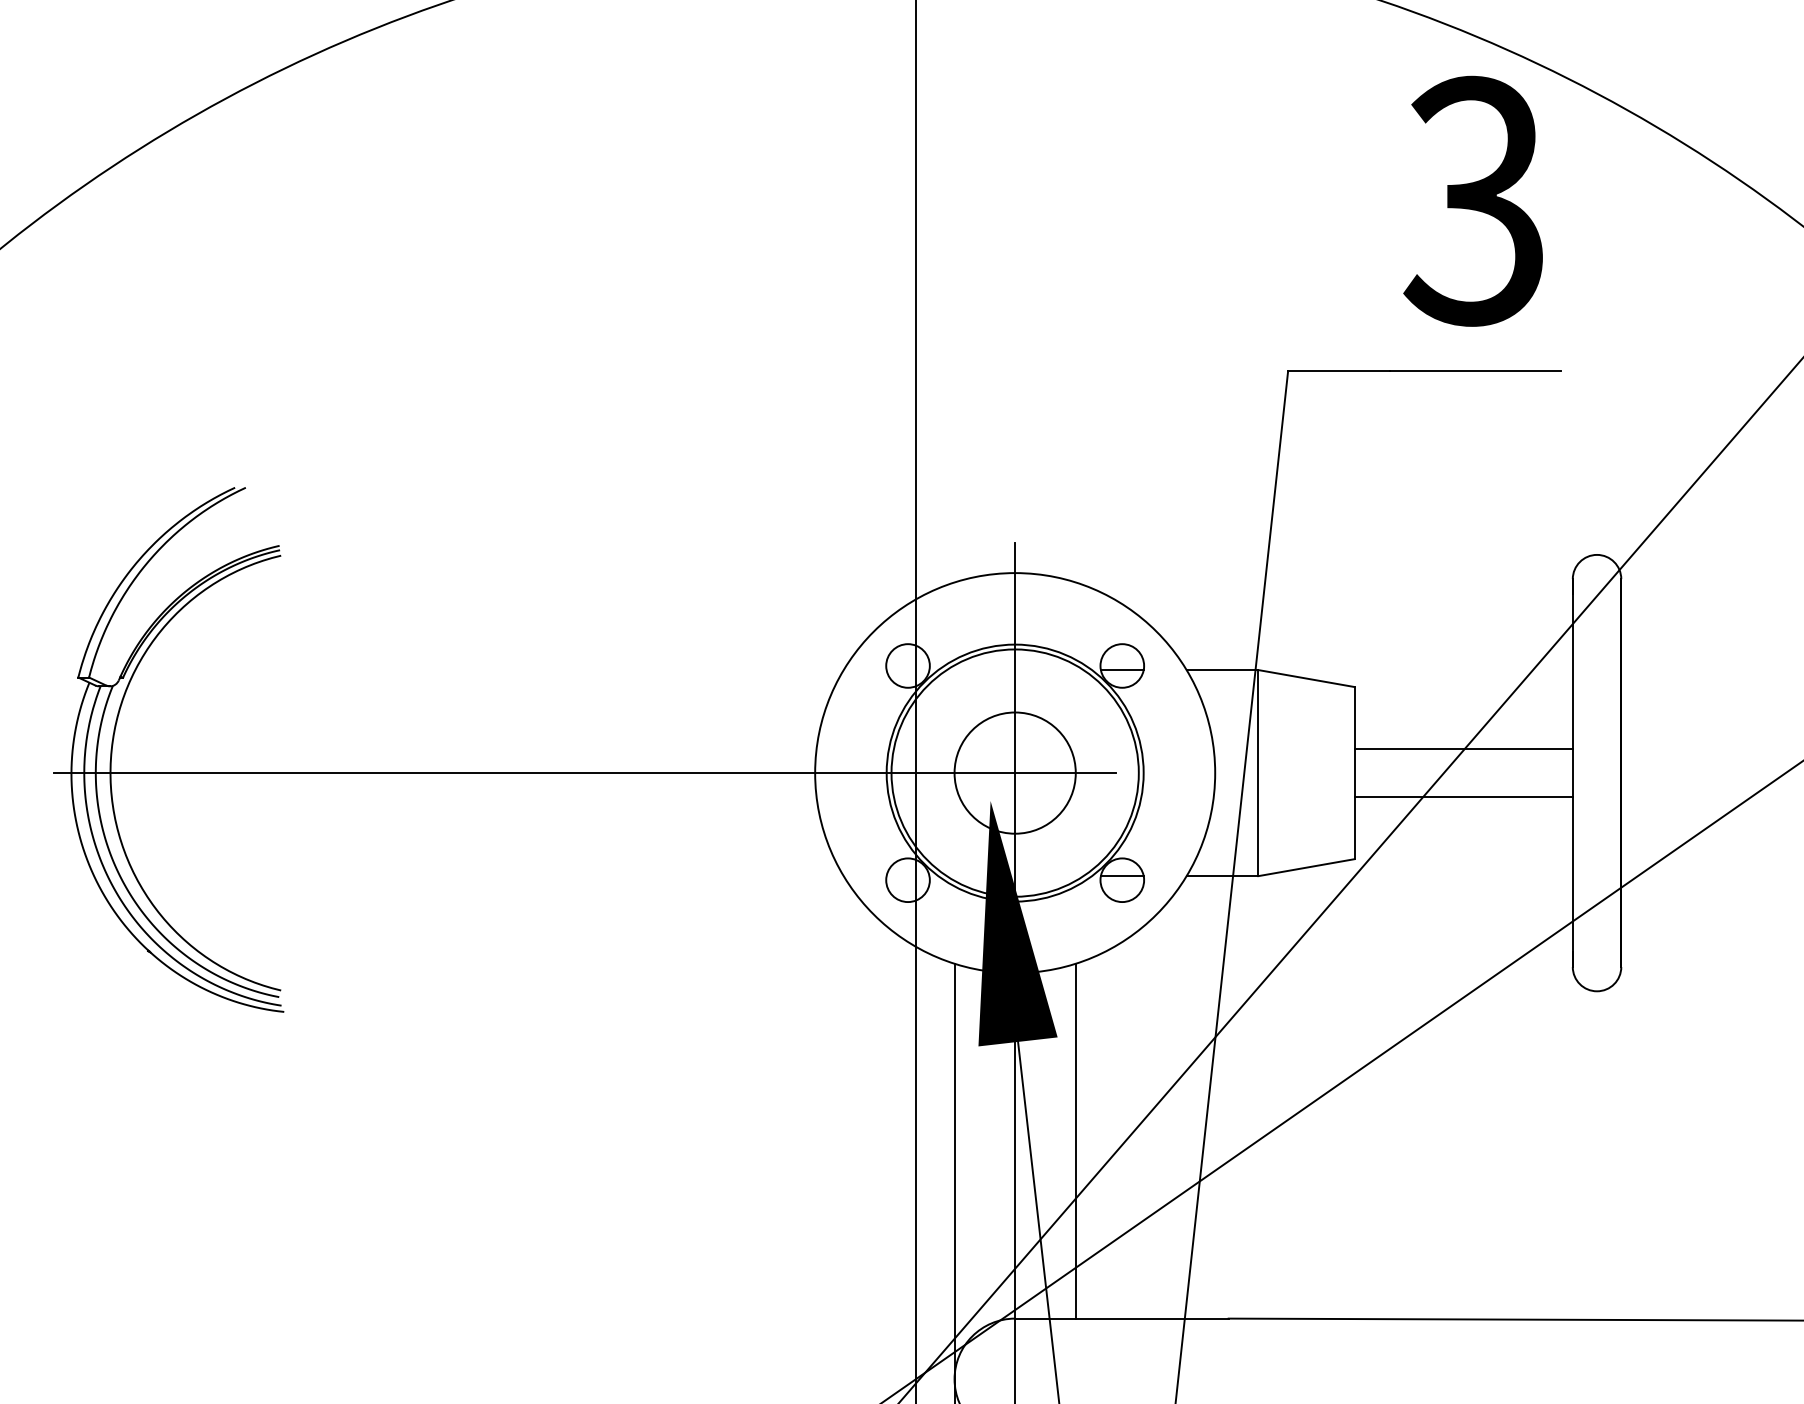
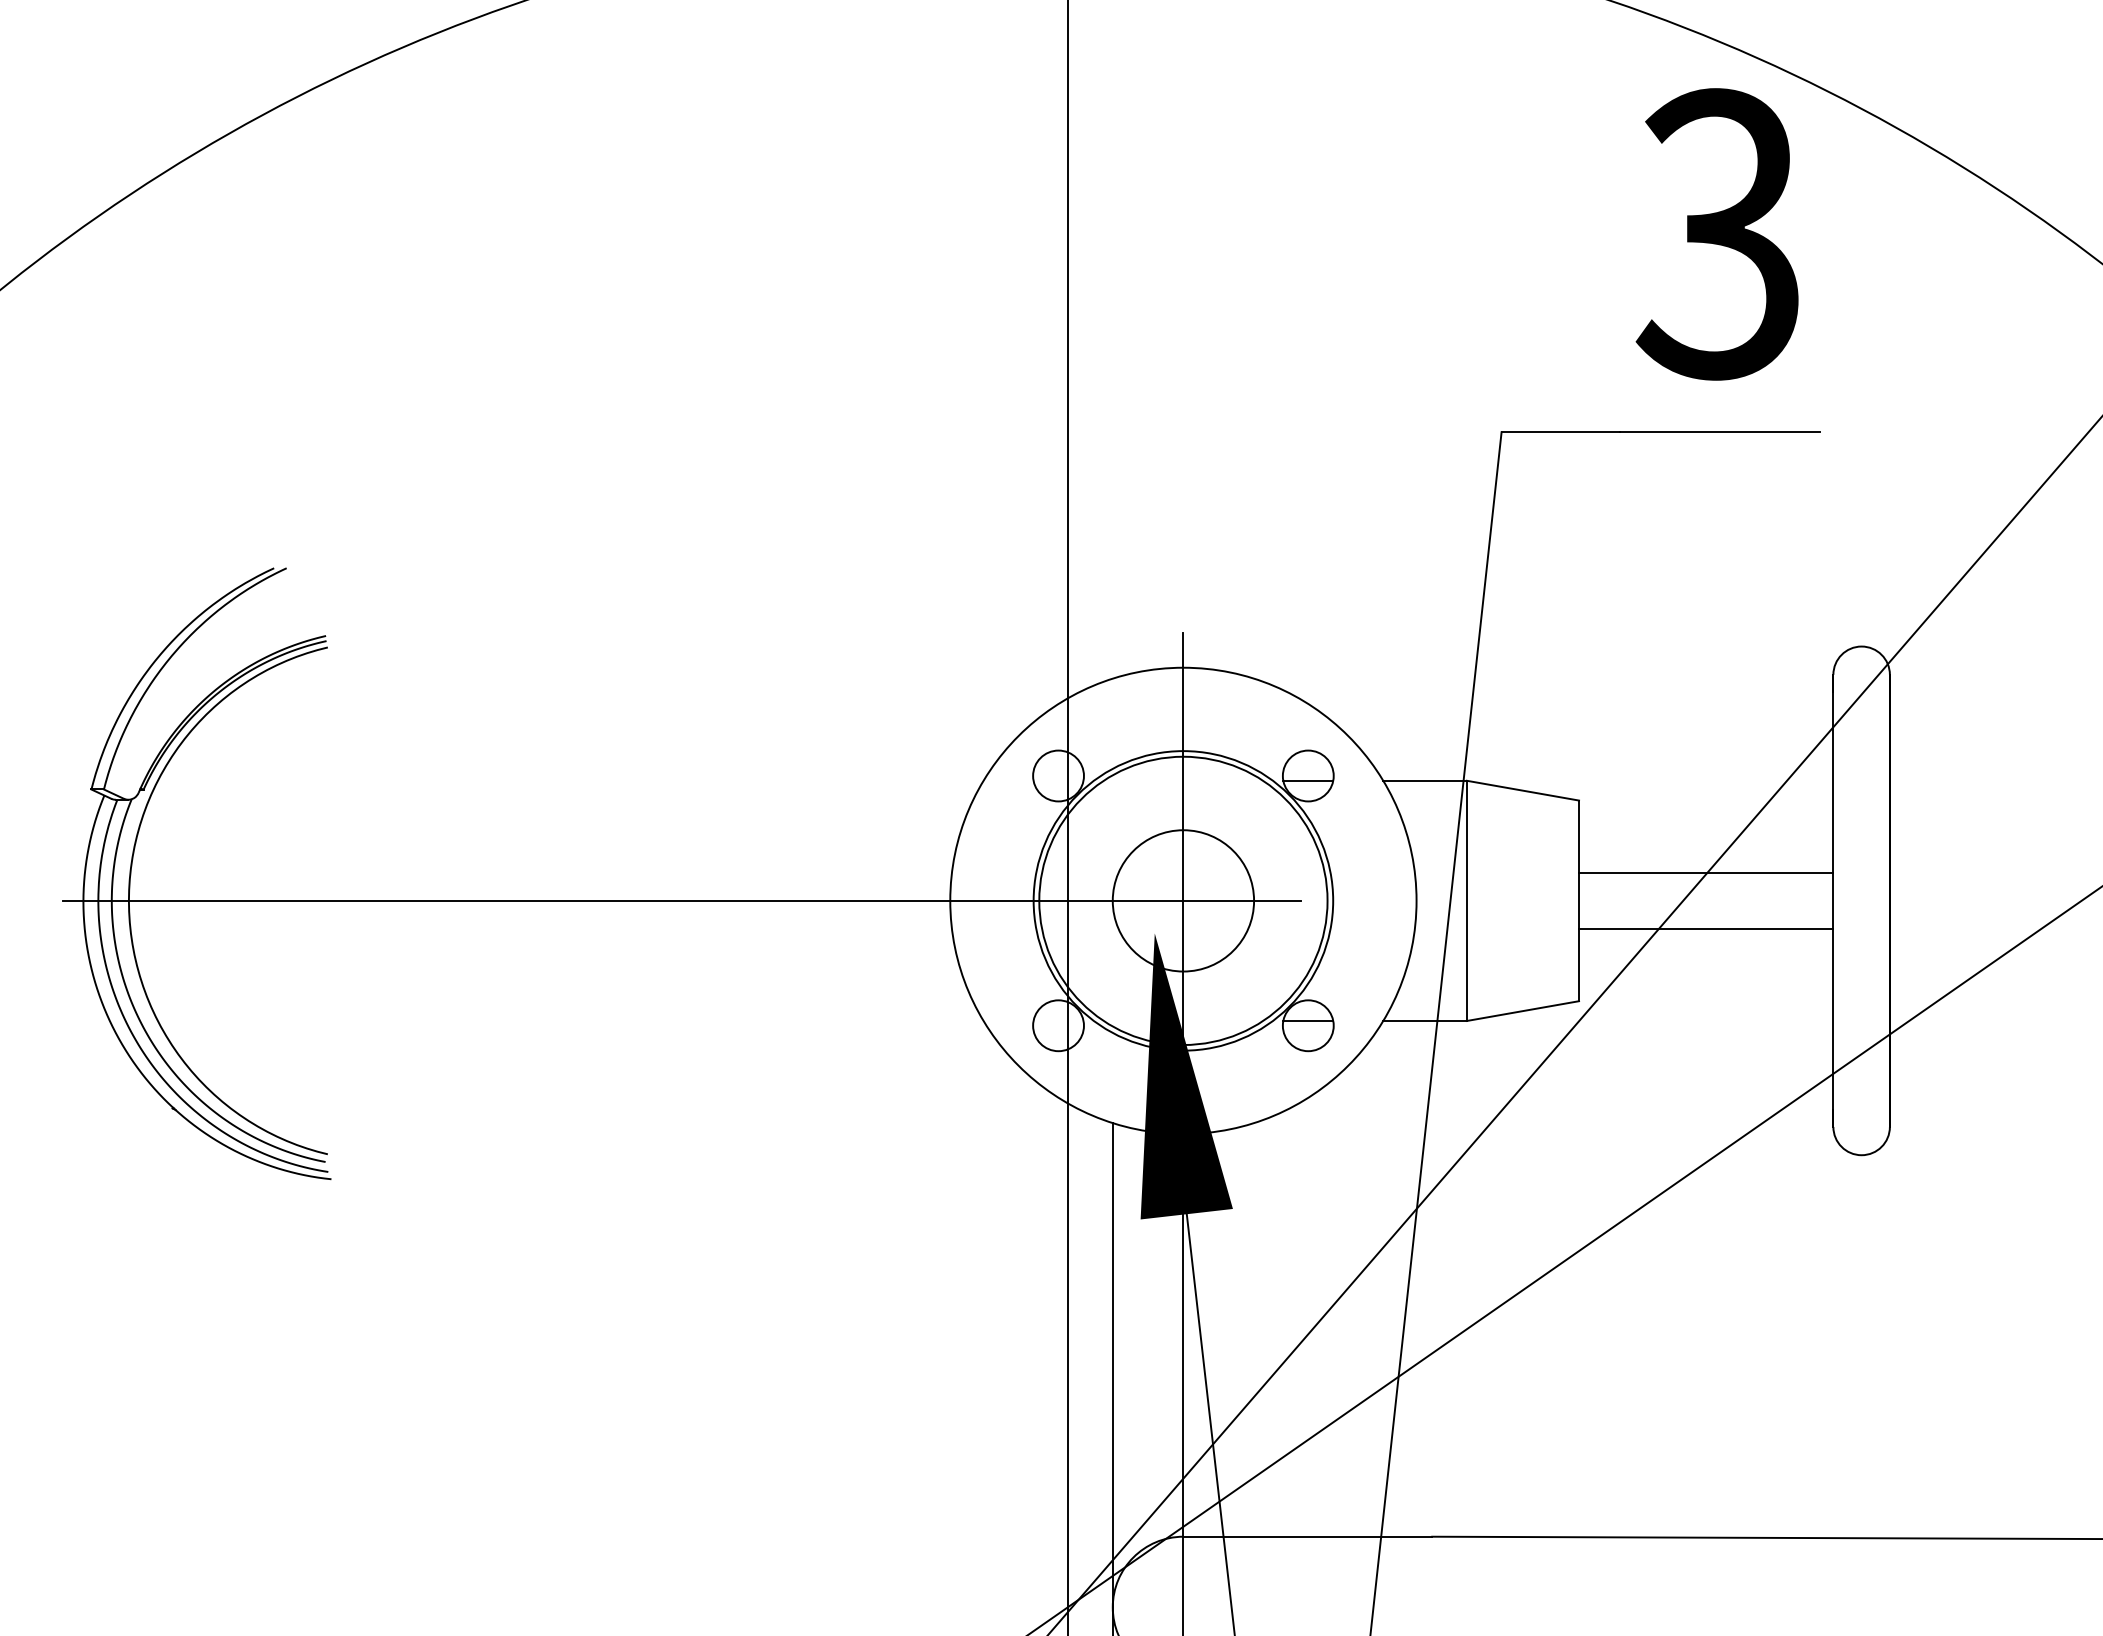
line: (1075, 1140) -> (1253, 1329), removed

